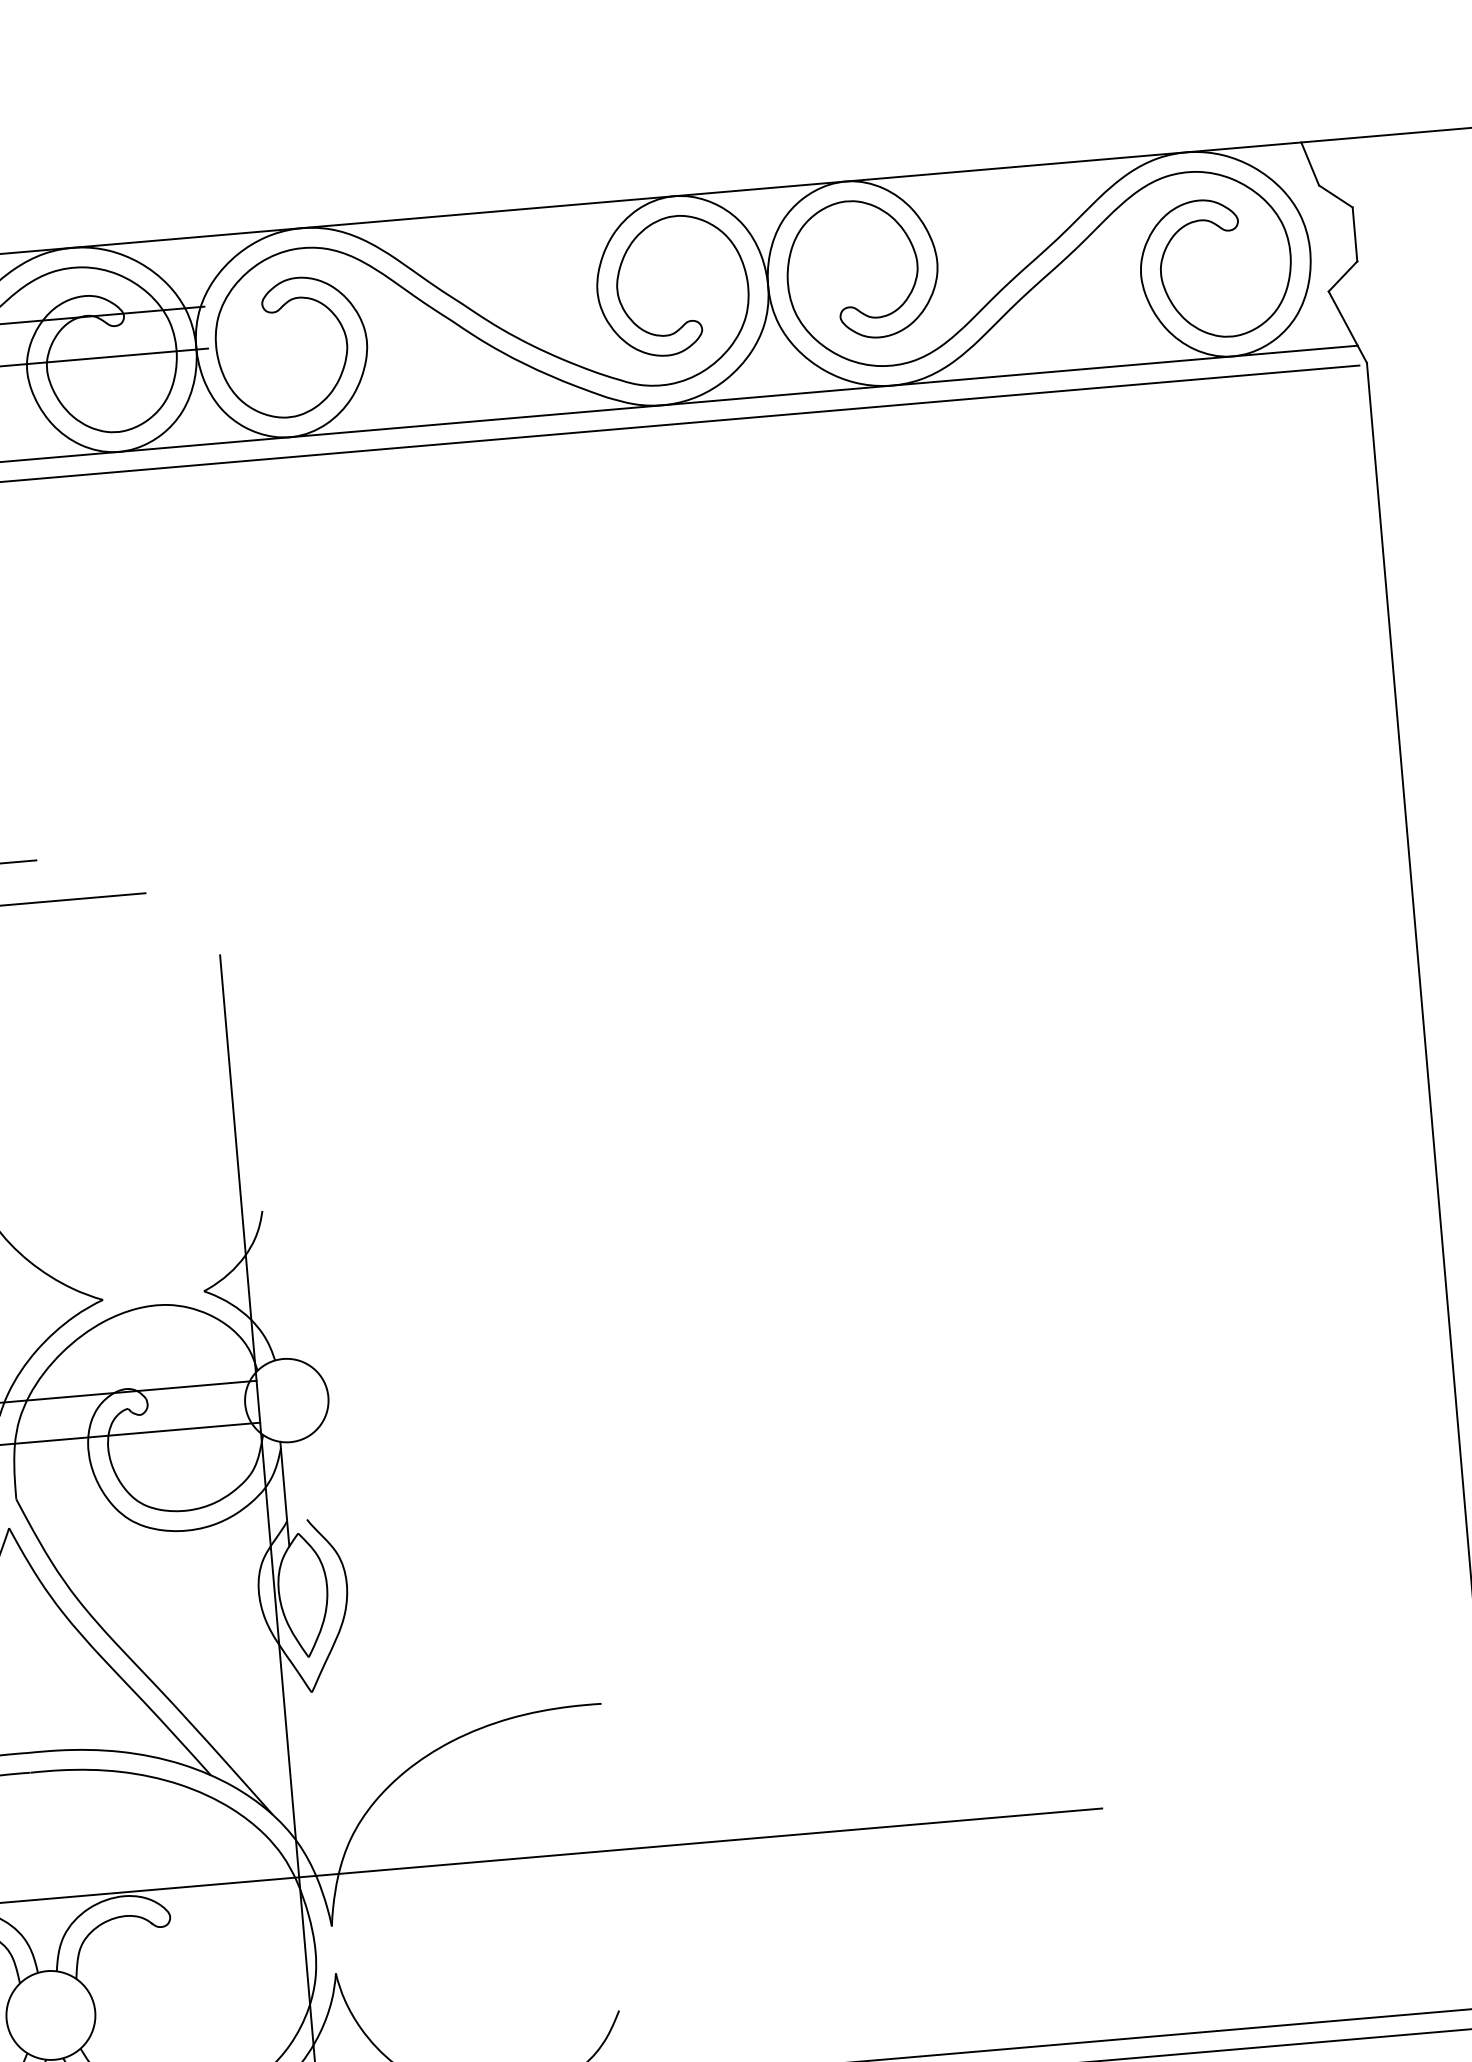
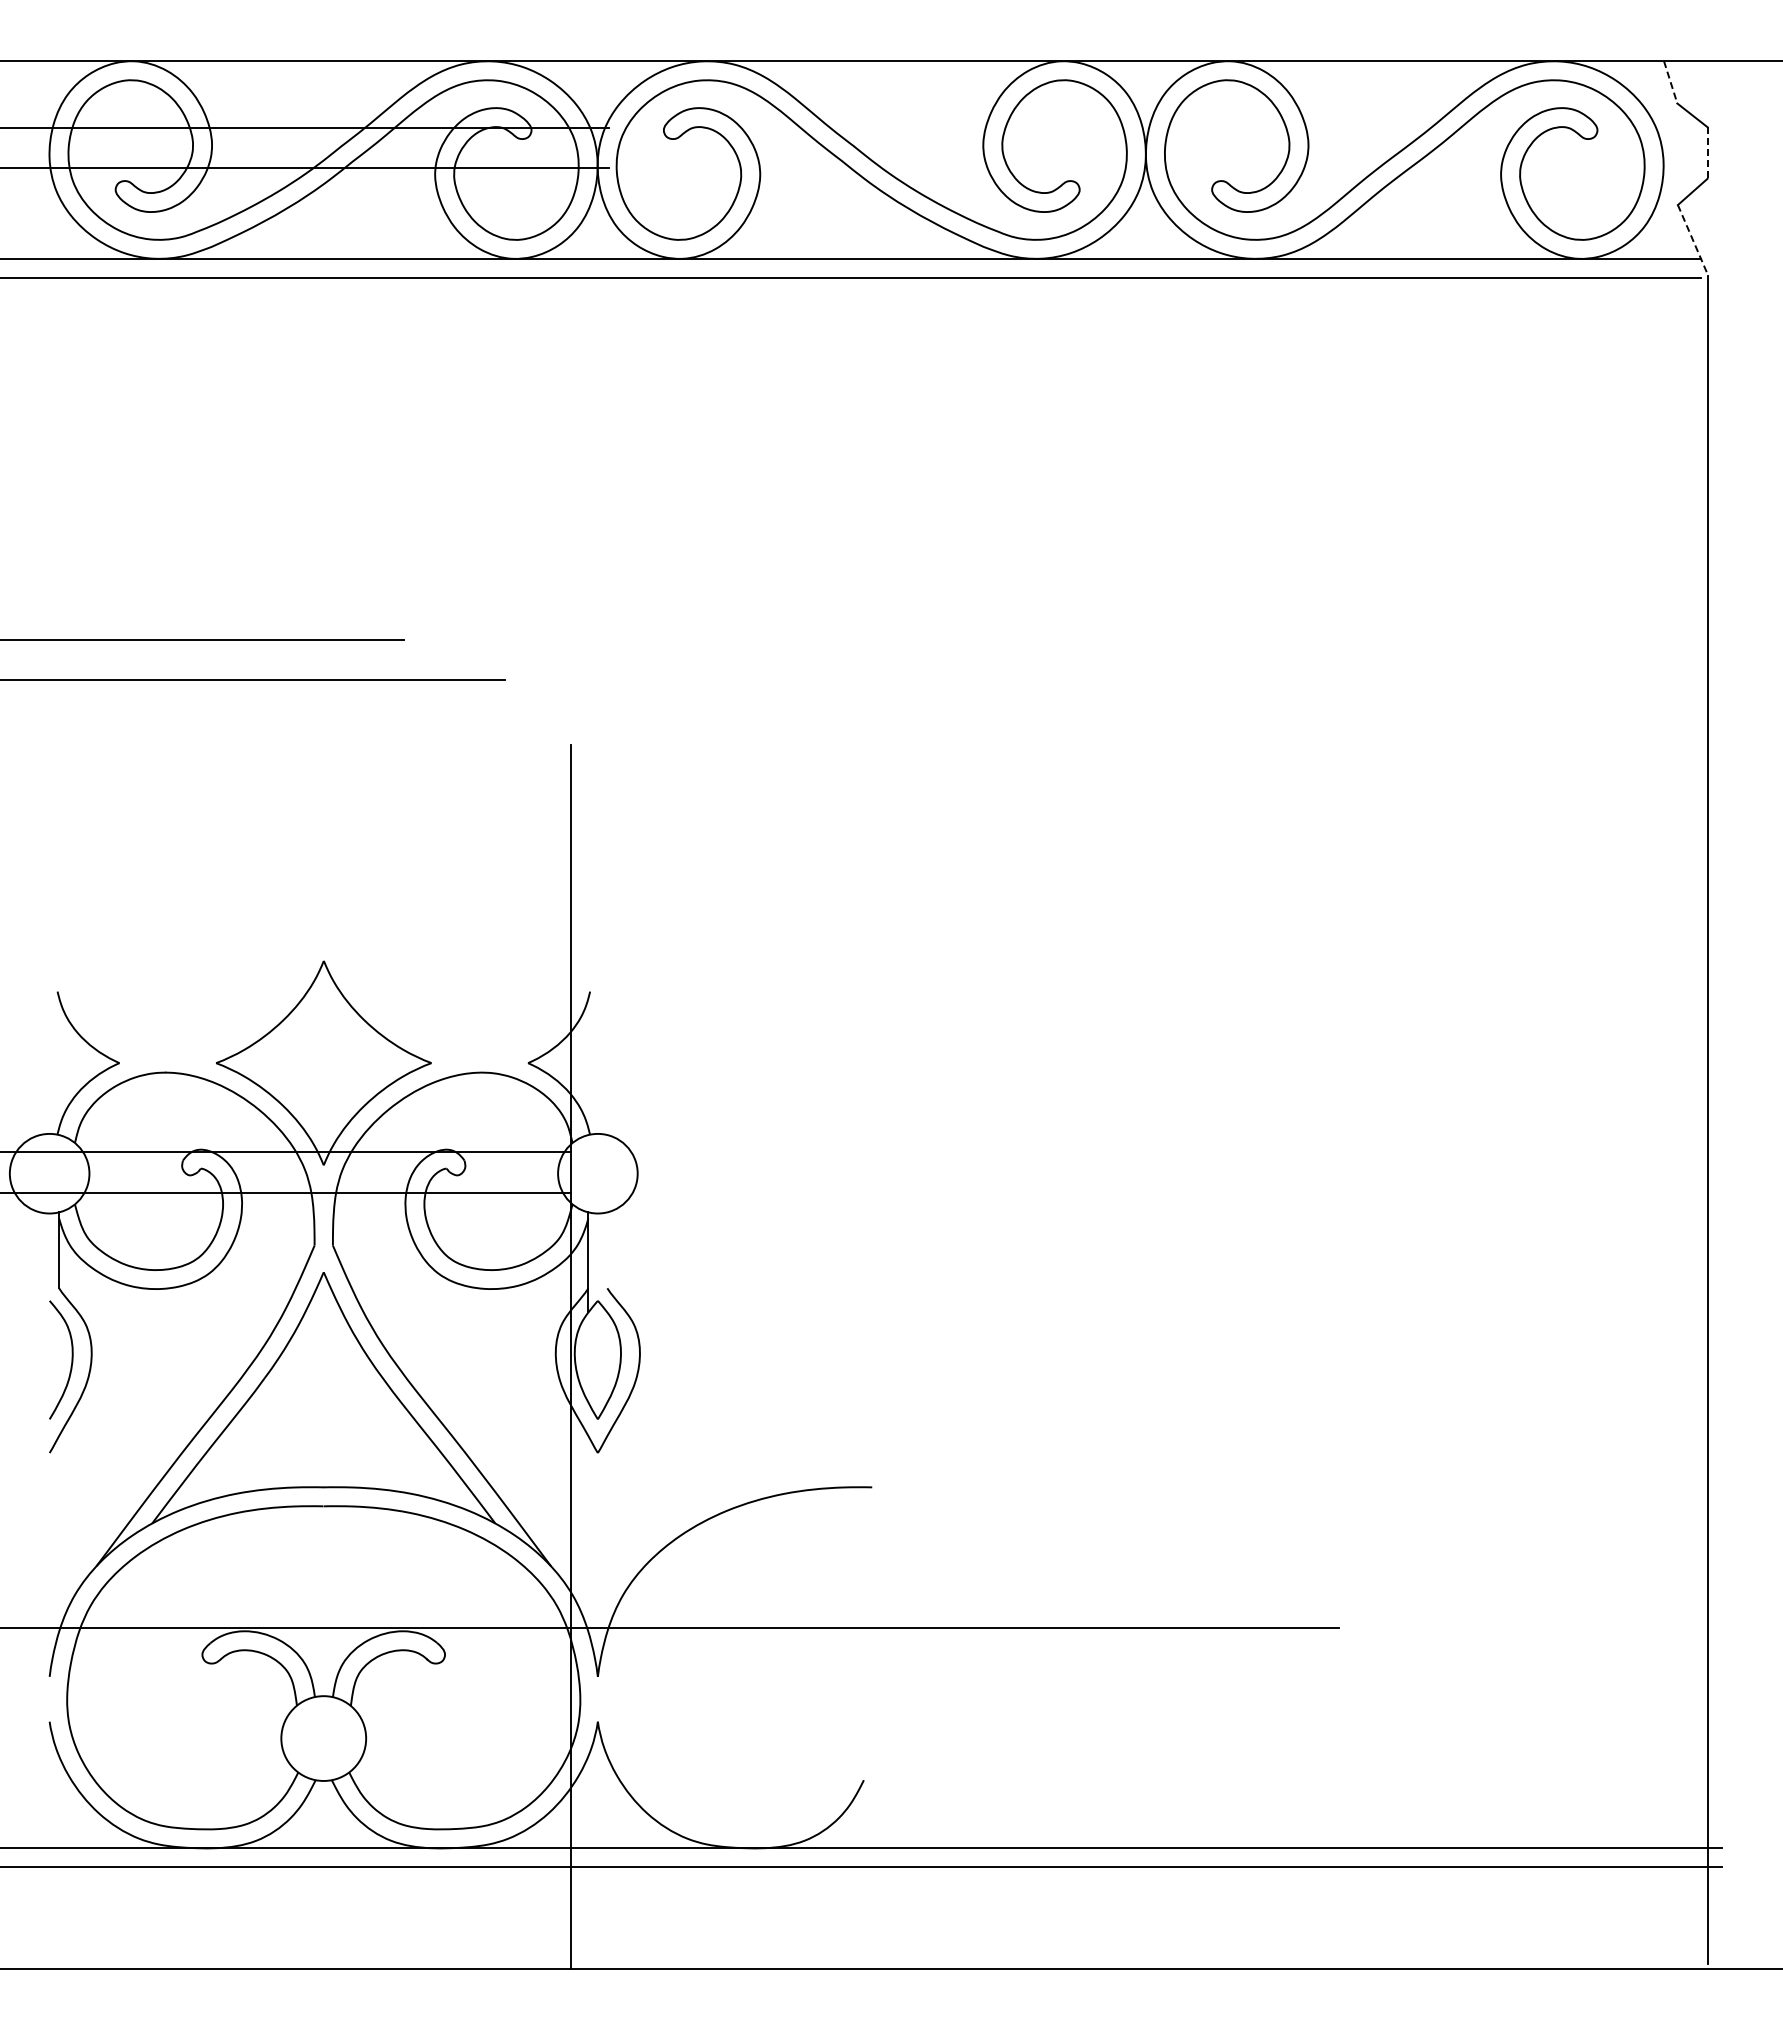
line: (1309, 164) -> (1670, 82), solid -> dashed
line: (1355, 234) -> (1707, 153), solid -> dashed
line: (1348, 327) -> (1693, 240), solid -> dashed

